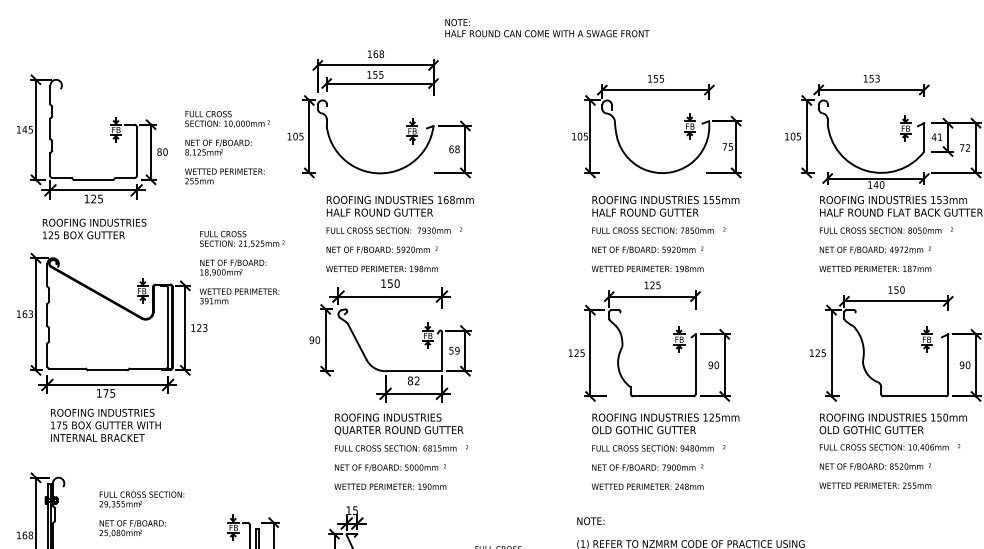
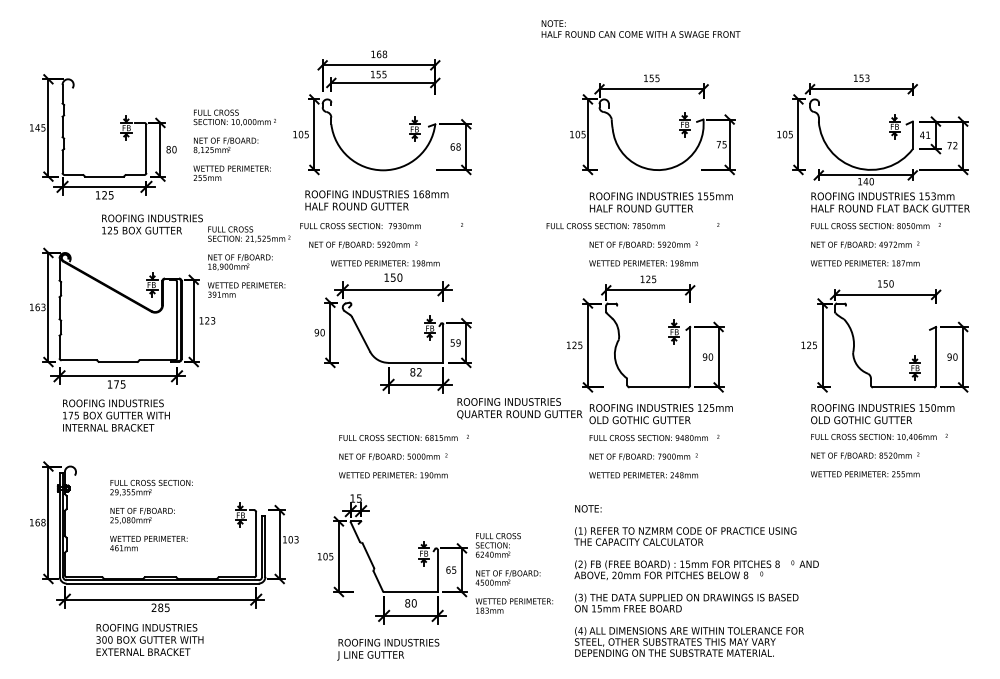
text: (546, 27) -> (640, 28), moved
text: (399, 206) -> (376, 200), moved
text: (94, 229) -> (152, 224), moved
text: (388, 231) -> (360, 226), moved
text: (652, 231) -> (605, 226), moved
text: (382, 249) -> (363, 244), moved
part: (926, 338) -> (914, 367), moved
text: (398, 424) -> (519, 408), moved

